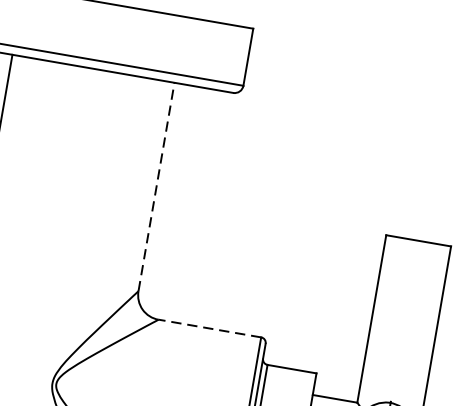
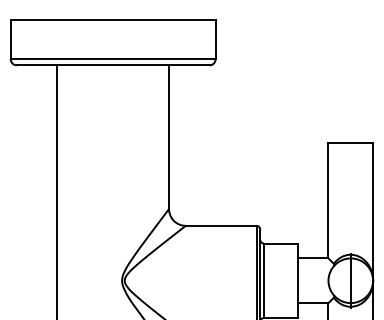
line: (157, 187) -> (169, 137), dashed -> solid
line: (208, 327) -> (220, 225), dashed -> solid

